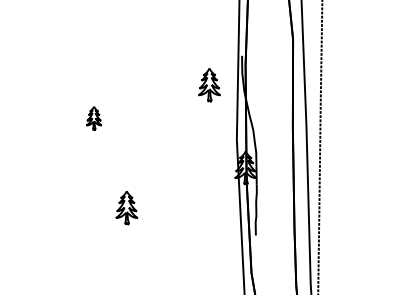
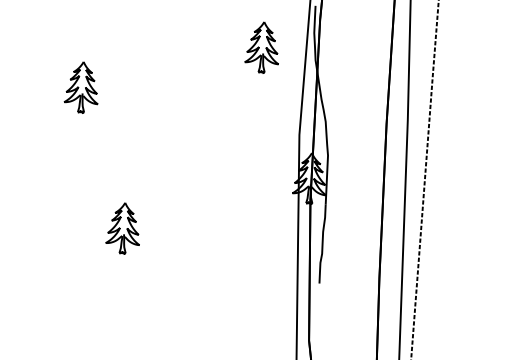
part: (93, 118) -> (81, 87), size x1.43

